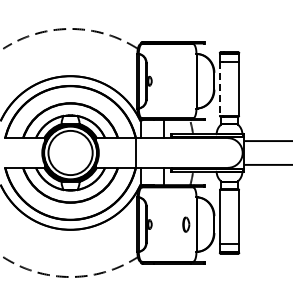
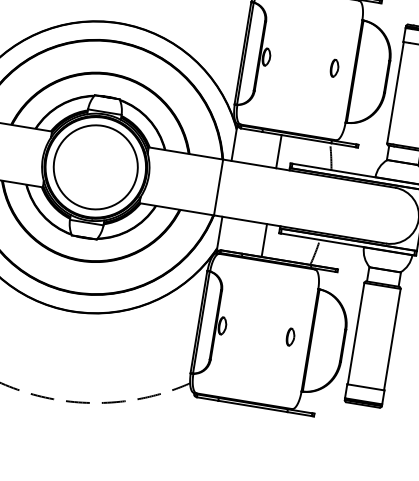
part: (185, 81) -> (333, 68), added
line: (219, 89) -> (394, 94), dashed -> solid
part: (185, 224) -> (289, 336), size x0.62

